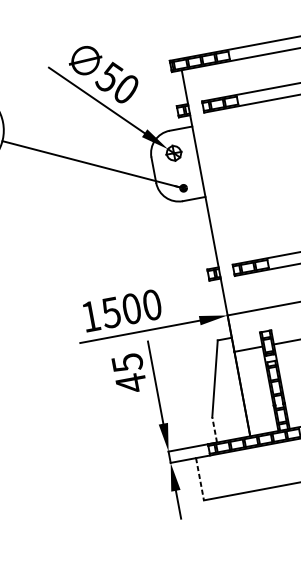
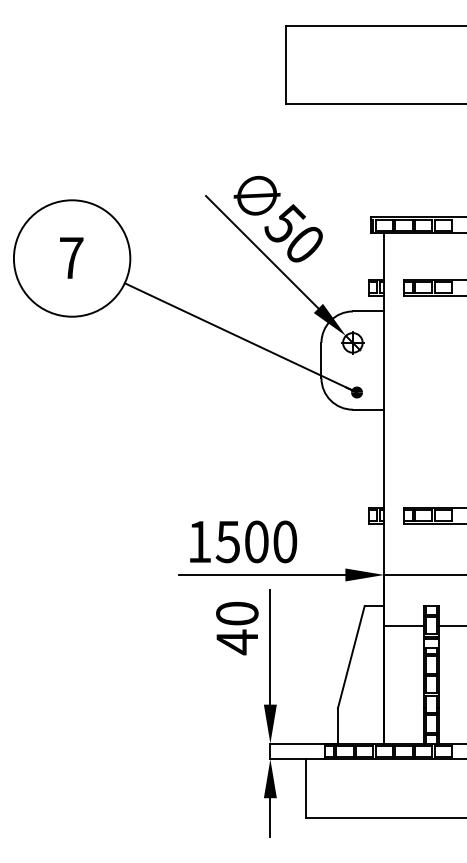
text: (127, 363) -> (237, 614), 45 -> 40
line: (214, 429) -> (337, 725), dashed -> solid
line: (199, 479) -> (305, 789), dashed -> solid

